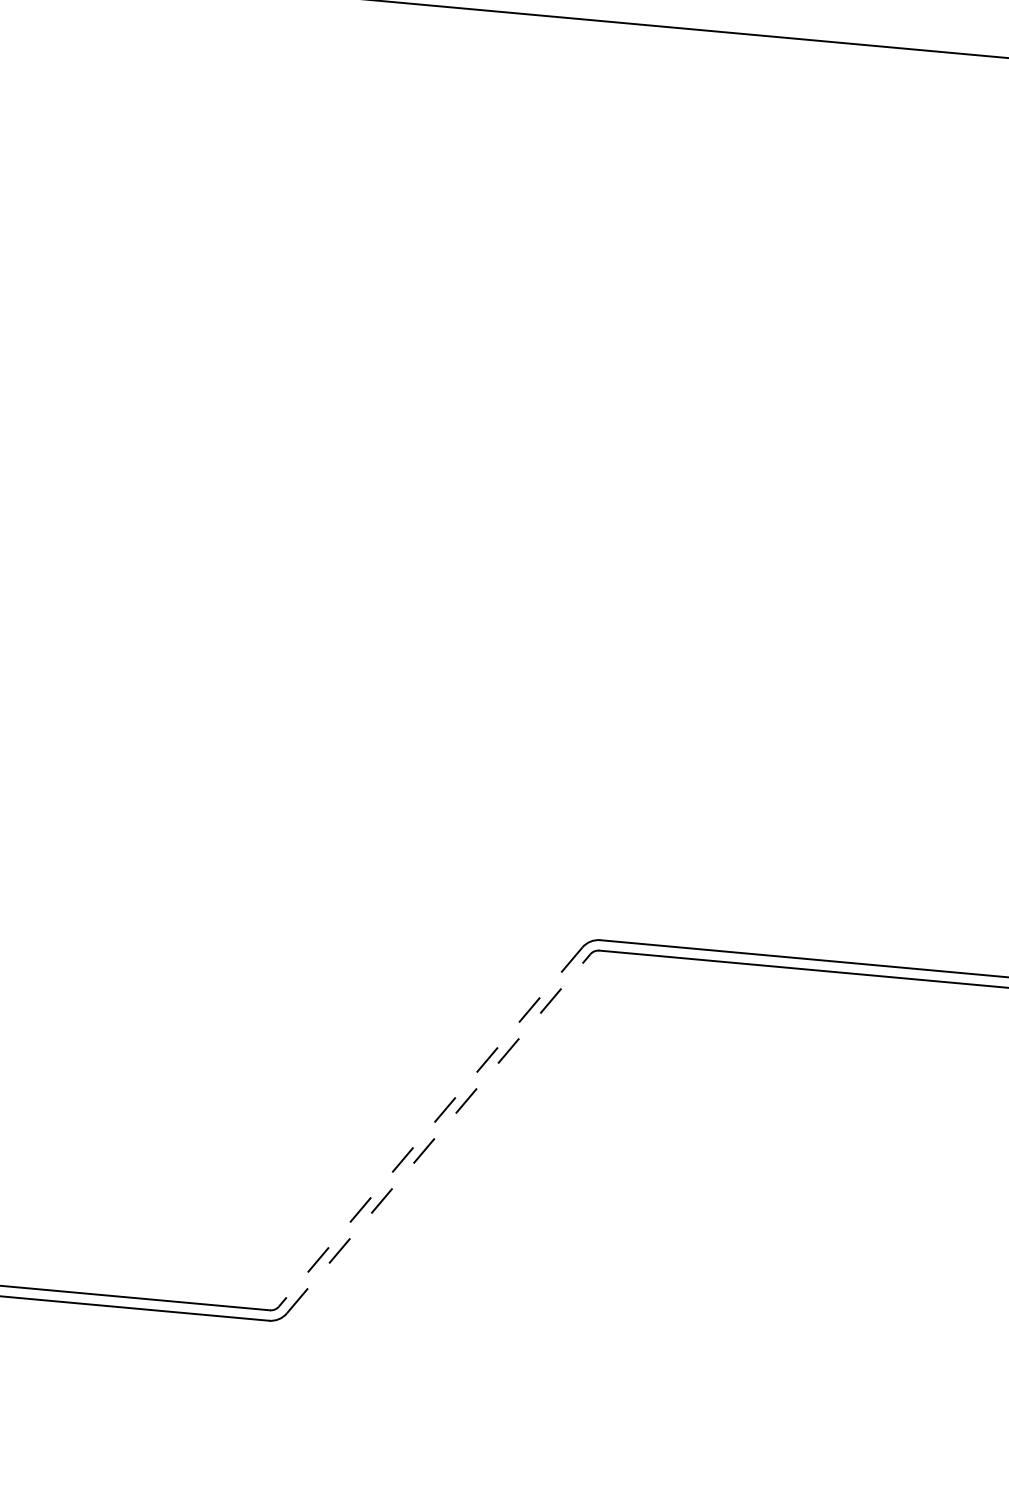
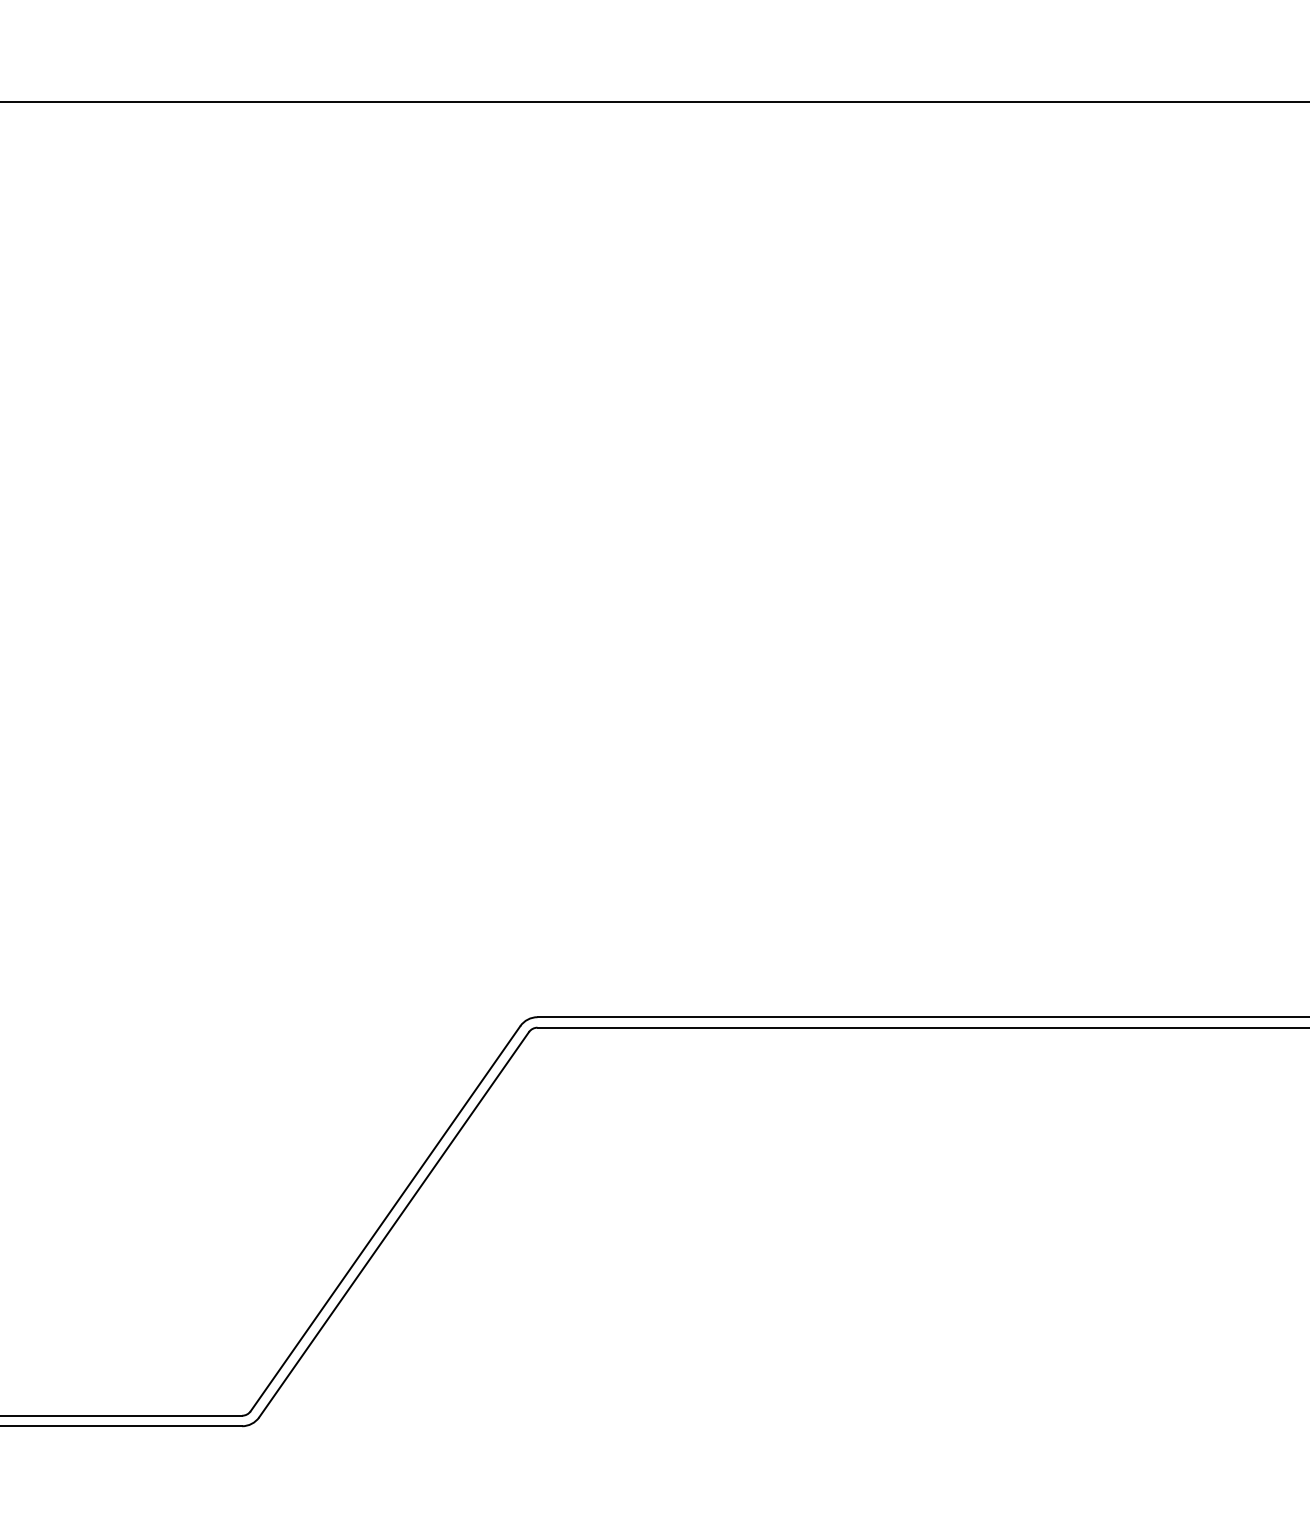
line: (430, 1127) -> (385, 1219), dashed -> solid
line: (439, 1133) -> (394, 1224), dashed -> solid

